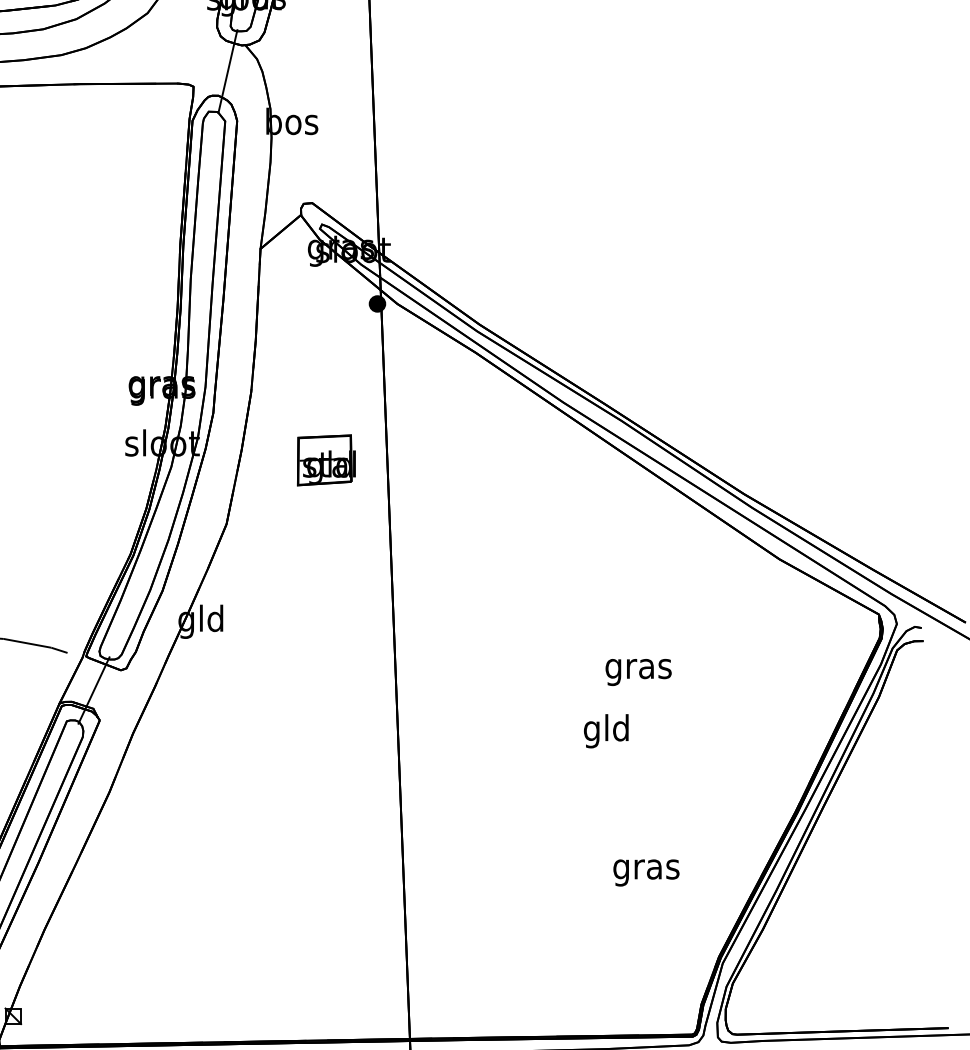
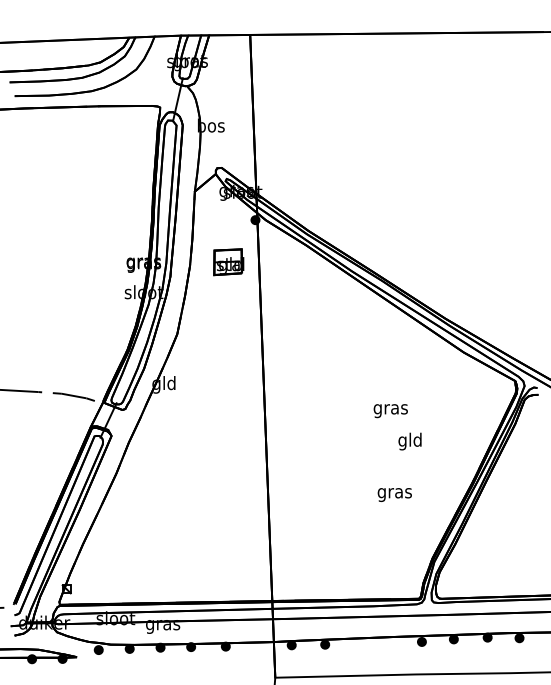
part: (325, 460) -> (228, 262), moved
text: (605, 731) -> (409, 441), moved
text: (645, 871) -> (394, 494), moved

